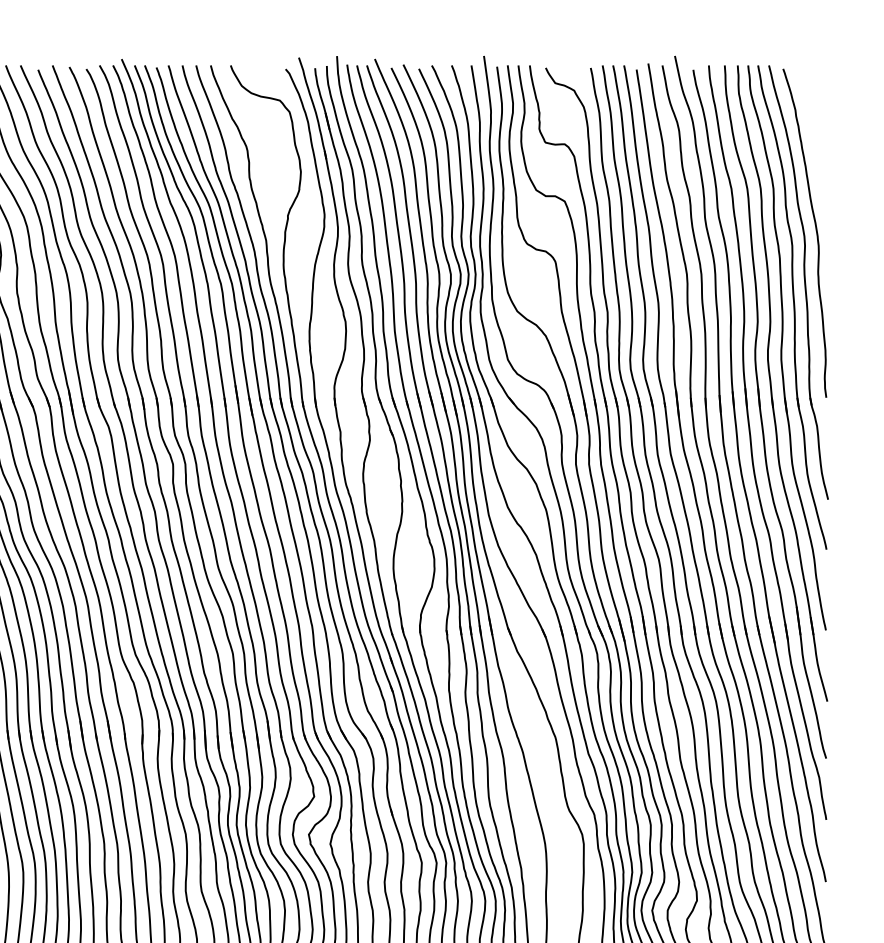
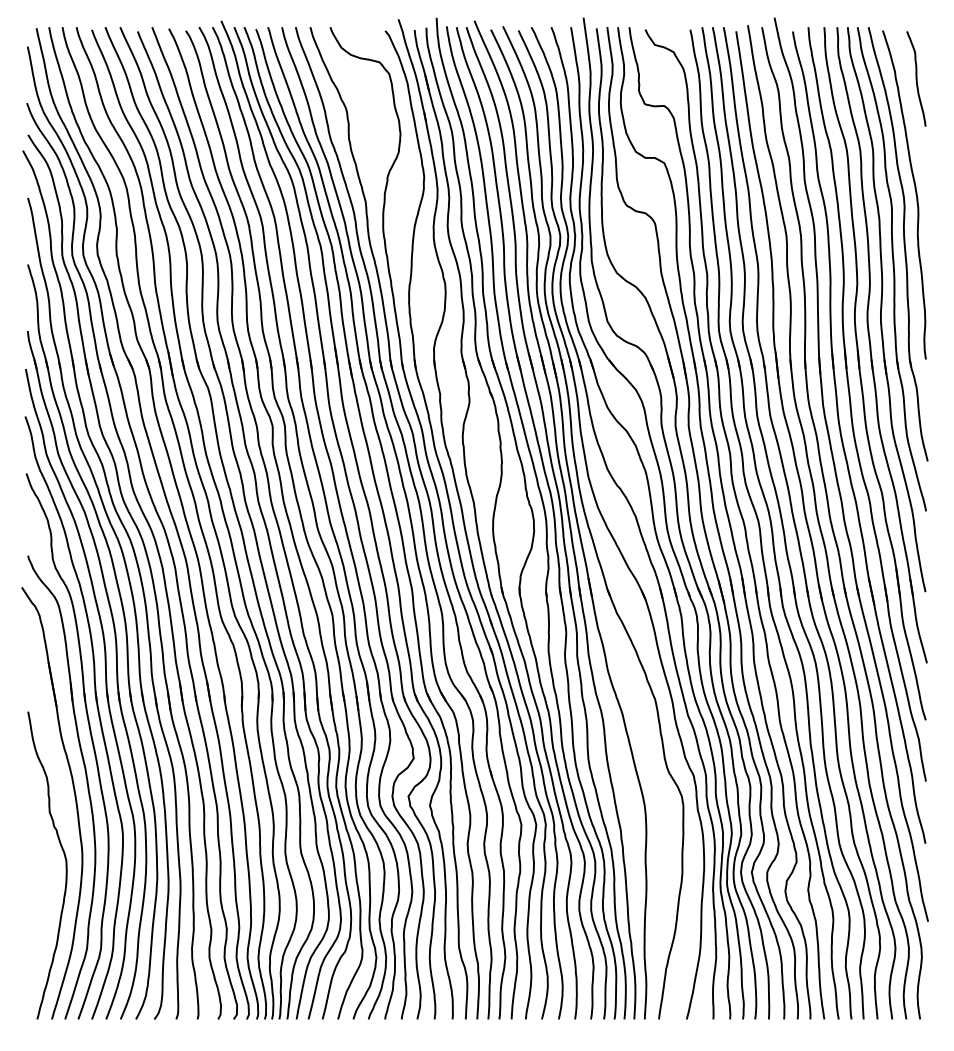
curve: (816, 116) -> (916, 78), added

